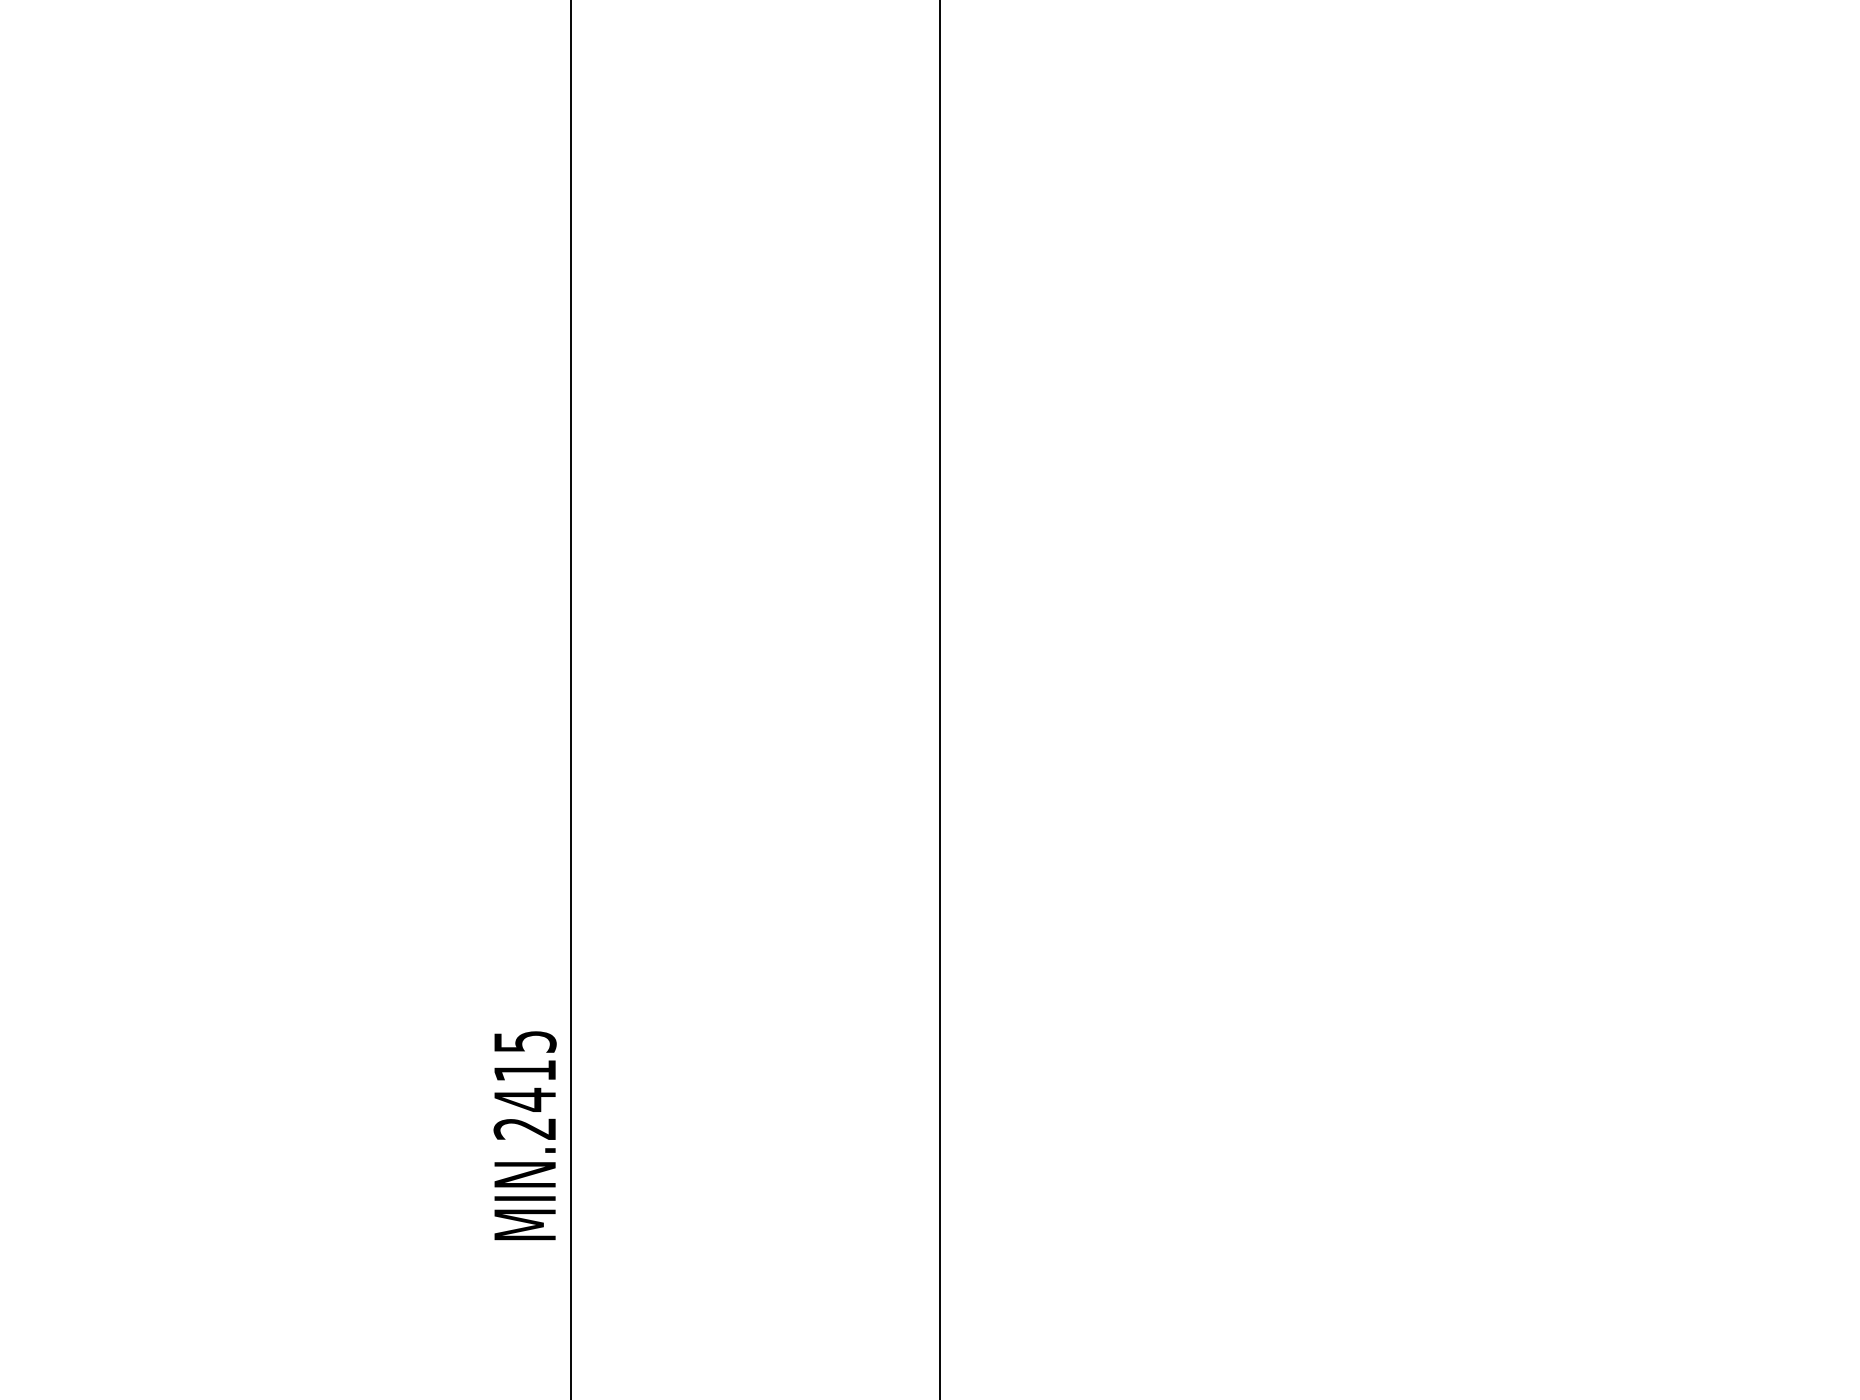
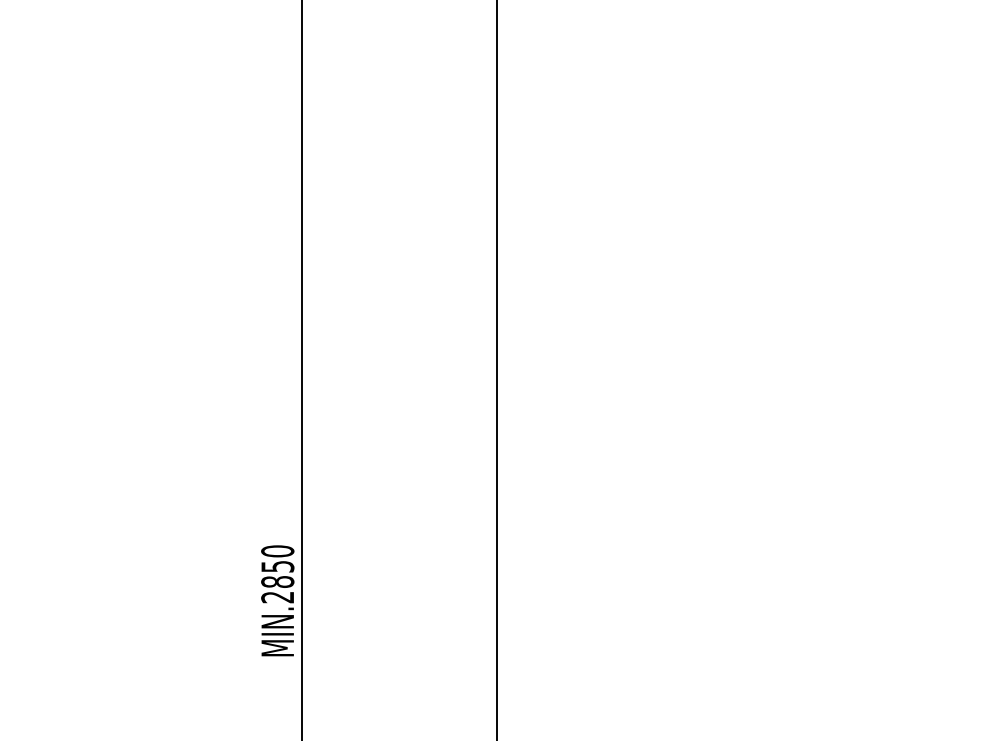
text: (524, 1070) -> (277, 566), MIN.2415 -> MIN.2850

